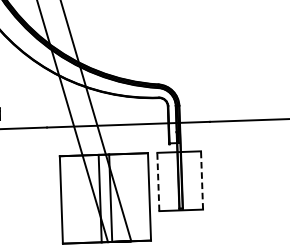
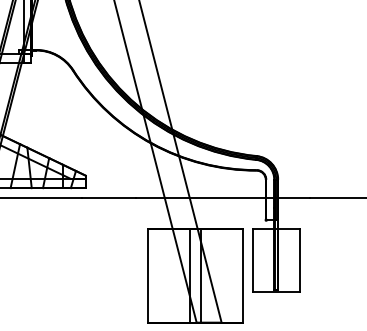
line: (201, 179) -> (299, 259), dashed -> solid
line: (158, 181) -> (252, 259), dashed -> solid

